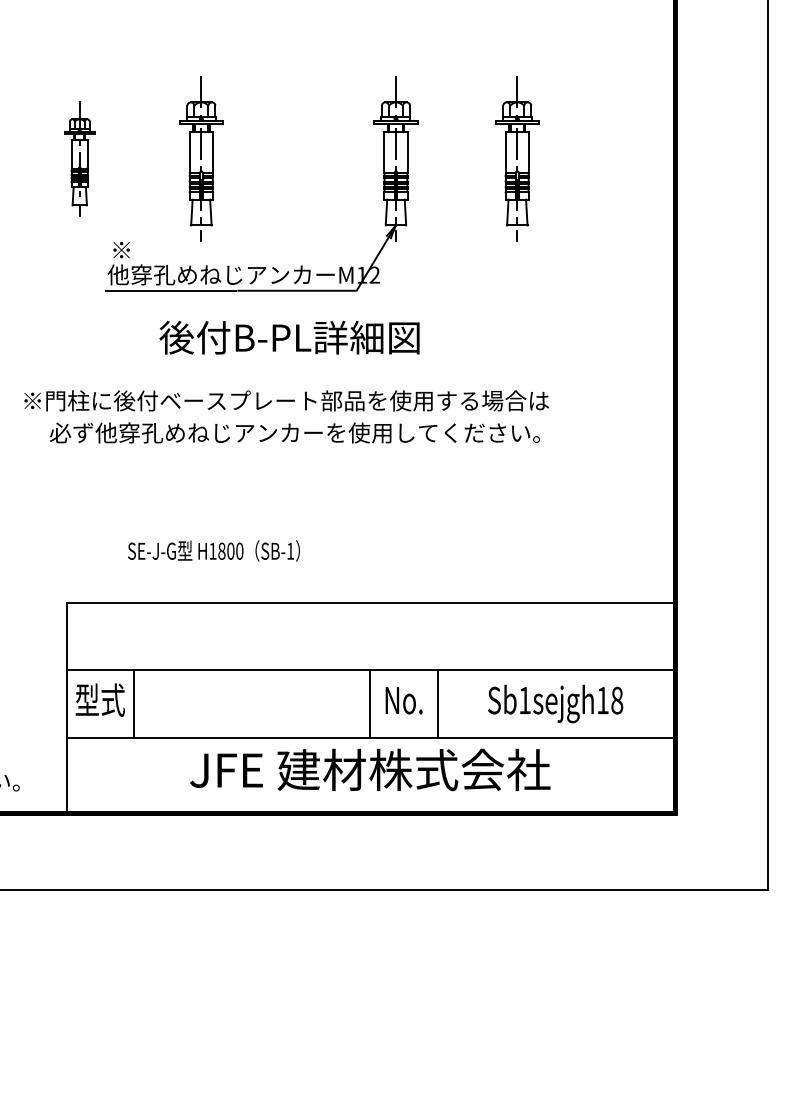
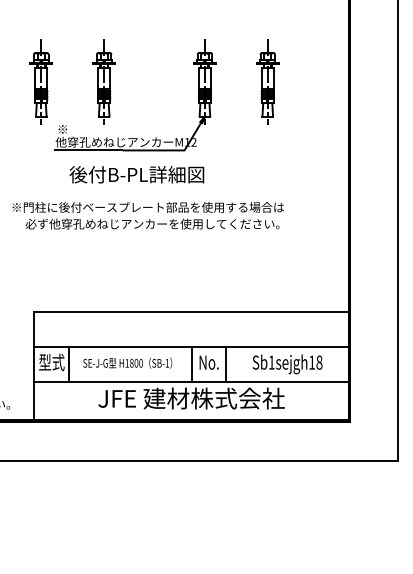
part: (78, 157) -> (40, 81), size x1.43
text: (288, 337) -> (136, 174), moved
text: (213, 549) -> (127, 362), moved

